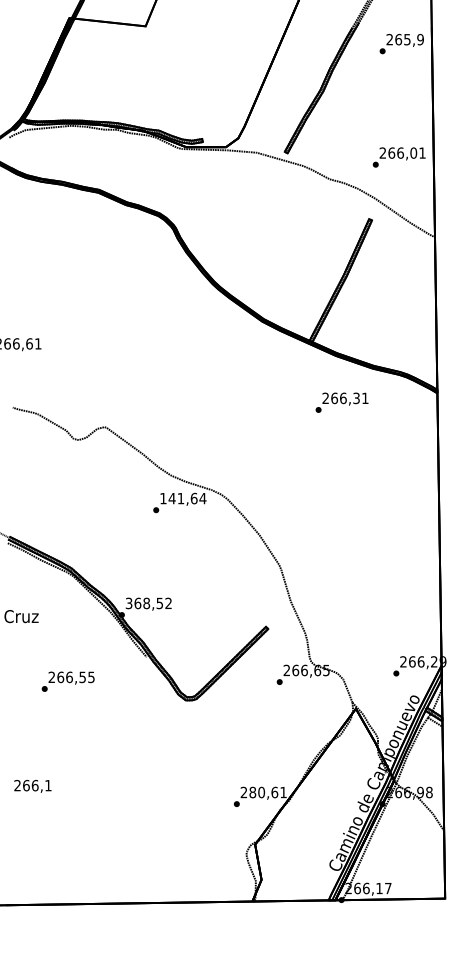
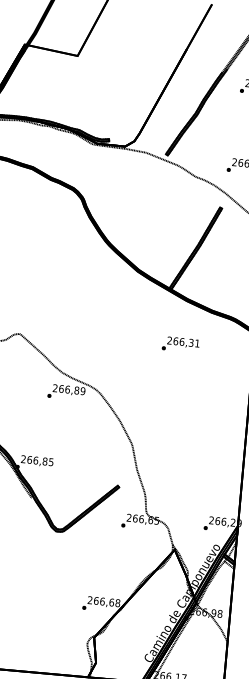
text: (341, 402) -> (180, 344), moved
text: (183, 498) -> (69, 389), 141,64 -> 266,89
text: (148, 603) -> (37, 460), 368,52 -> 266,85
text: (267, 792) -> (106, 601), 280,61 -> 266,68

